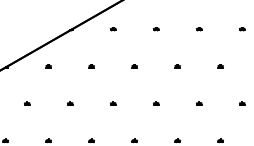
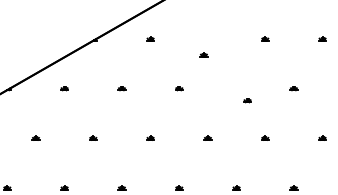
part: (155, 28) -> (203, 54), moved
part: (177, 66) -> (247, 100), moved

